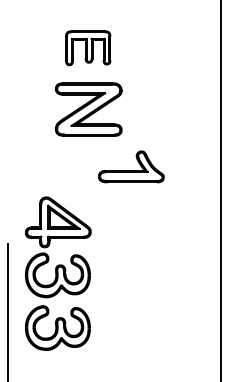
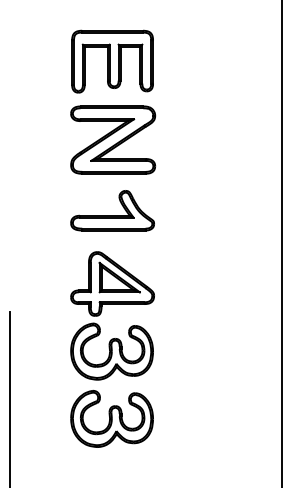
part: (87, 48) -> (111, 62), size x1.43
part: (131, 166) -> (112, 210), moved
part: (58, 273) -> (112, 349), moved

